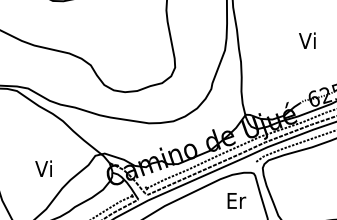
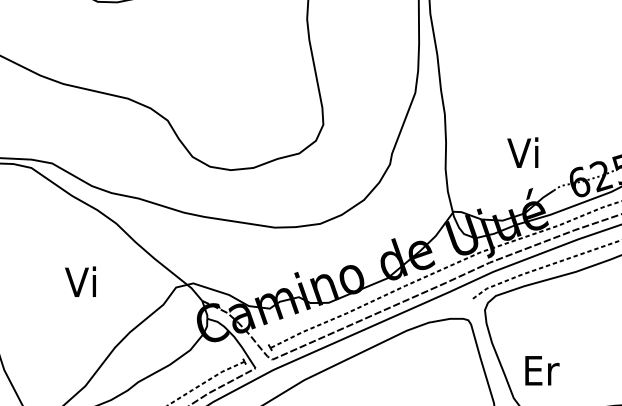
text: (307, 40) -> (523, 152), moved
text: (43, 168) -> (80, 281), moved
text: (236, 200) -> (541, 369), moved

